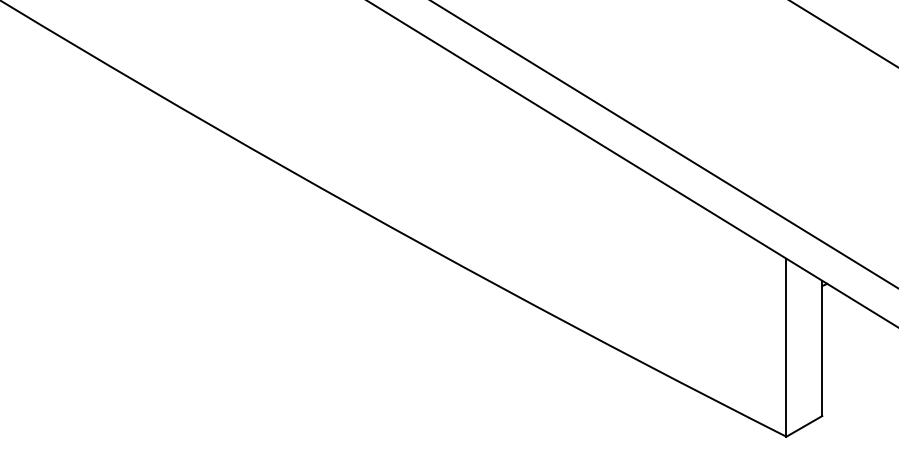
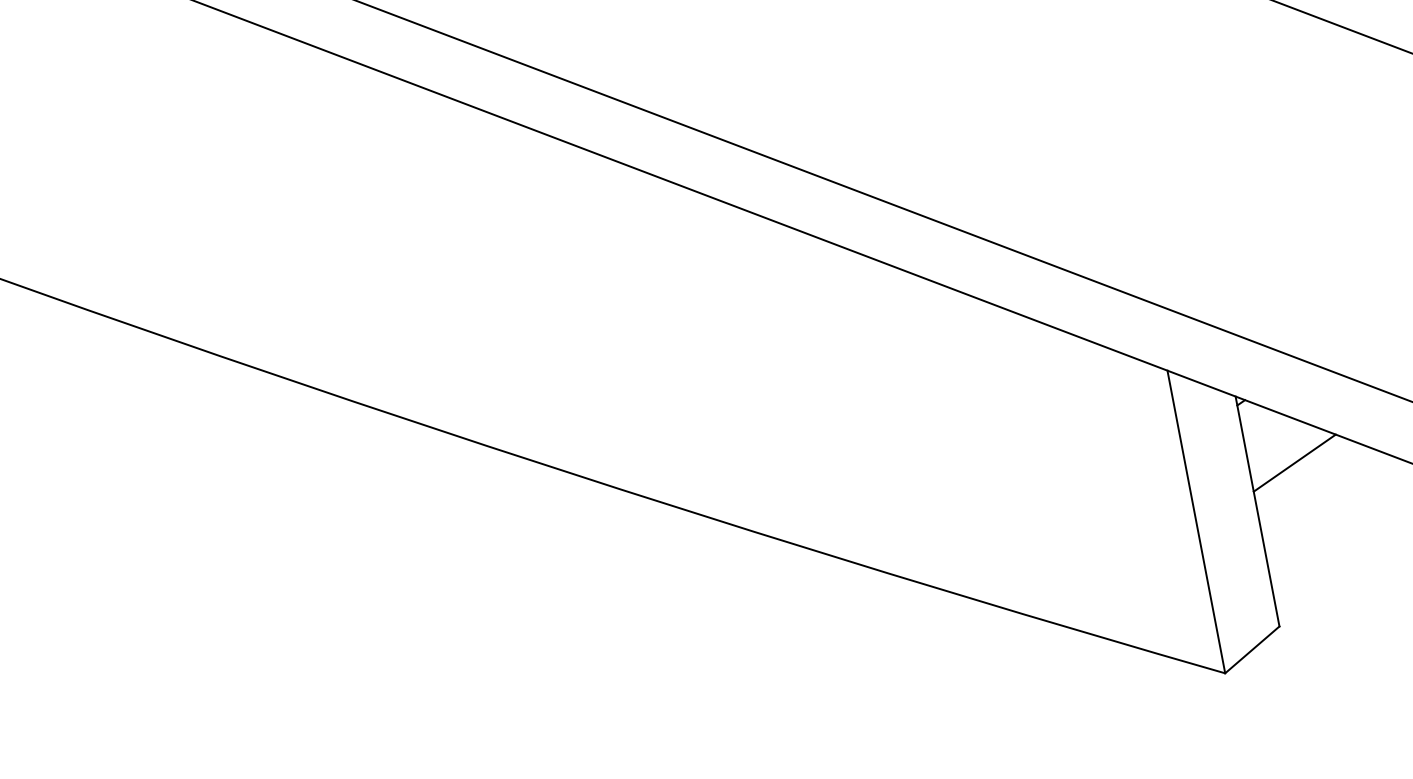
line: (848, 324) -> (1294, 462), added

